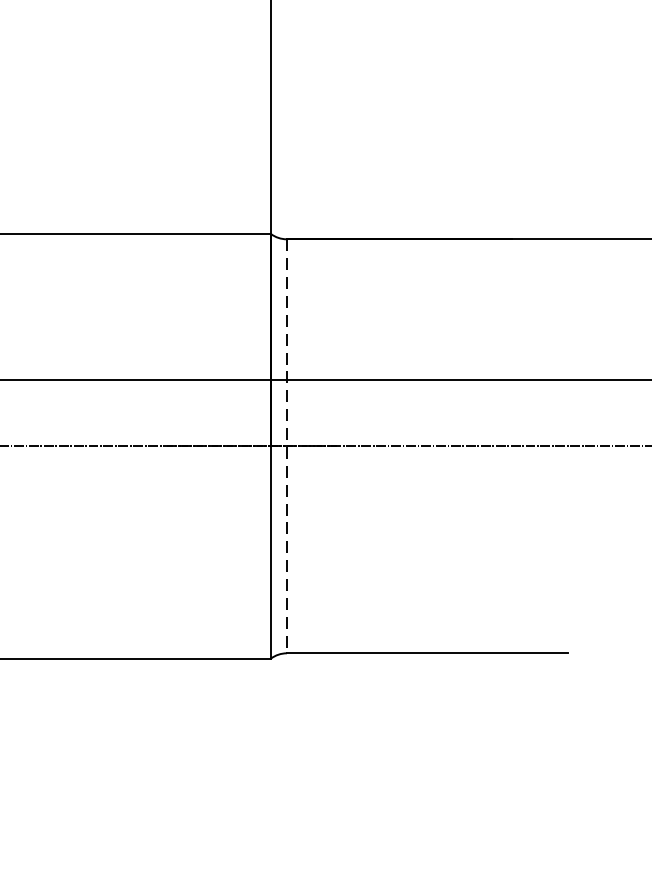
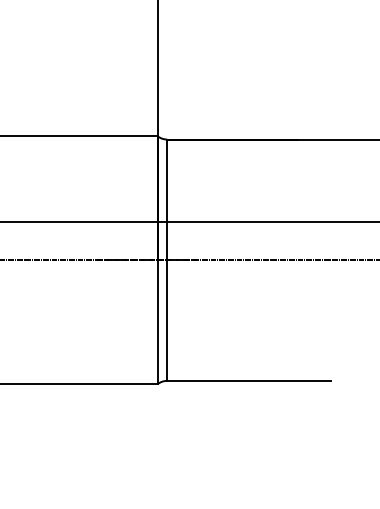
line: (287, 446) -> (167, 260), dashed -> solid

